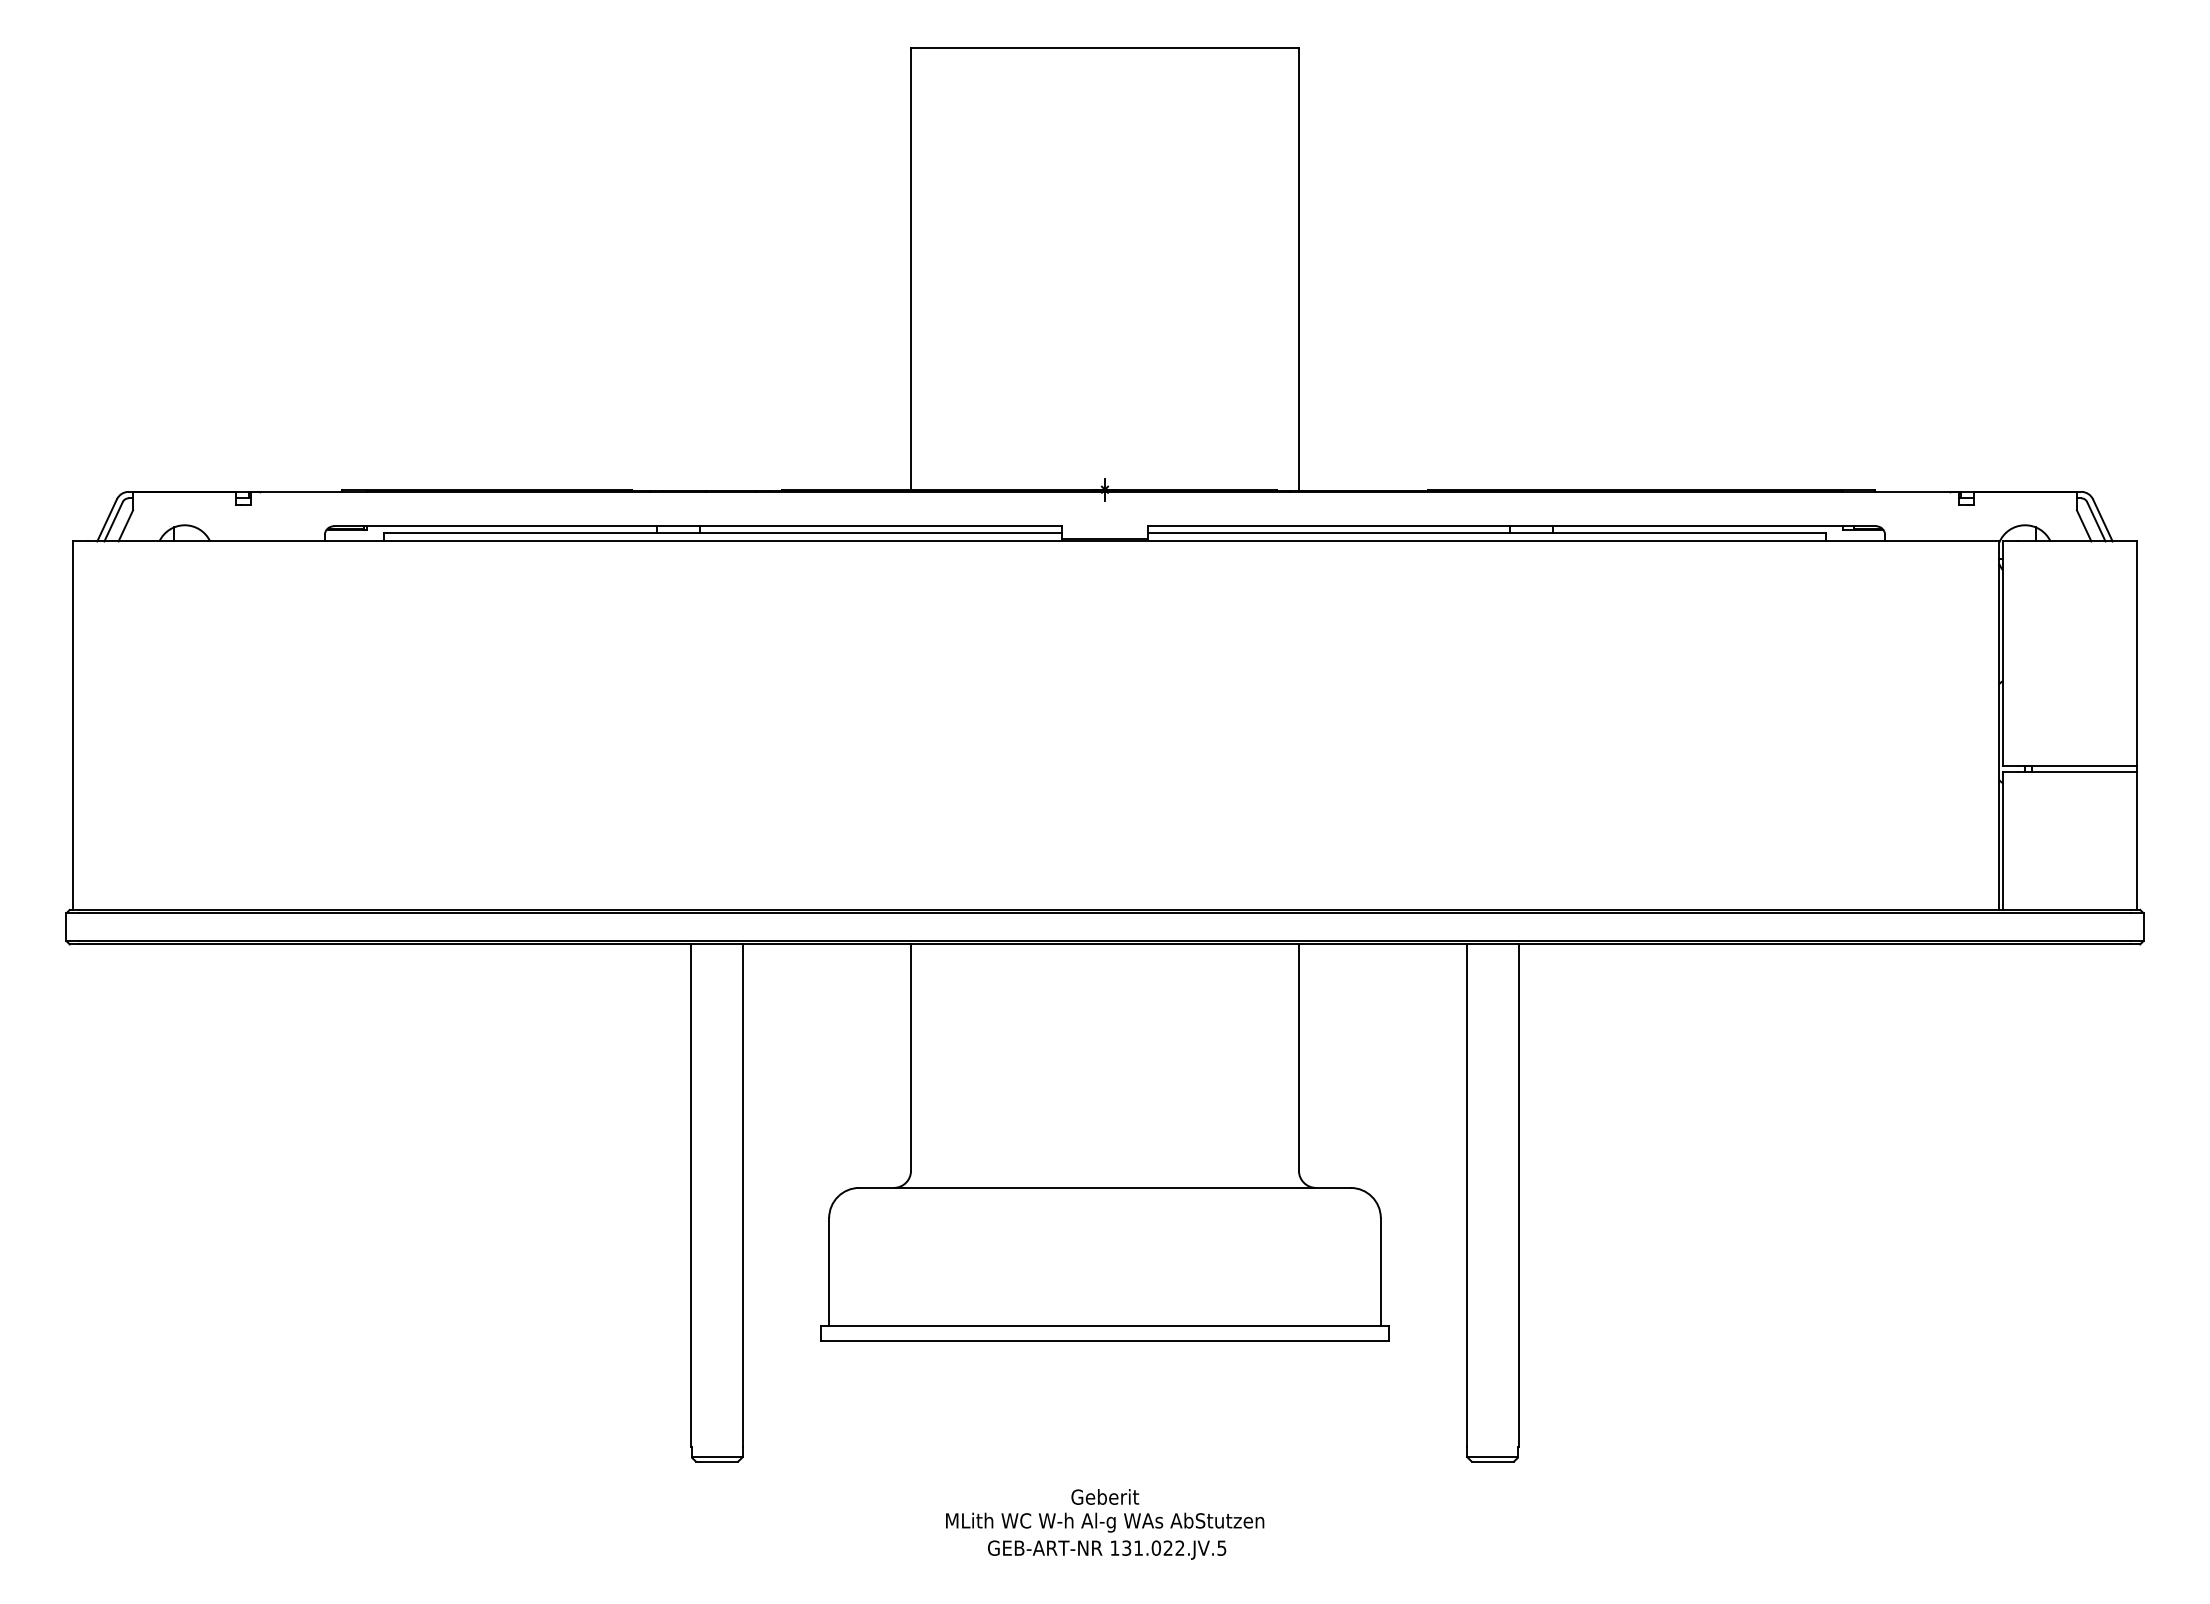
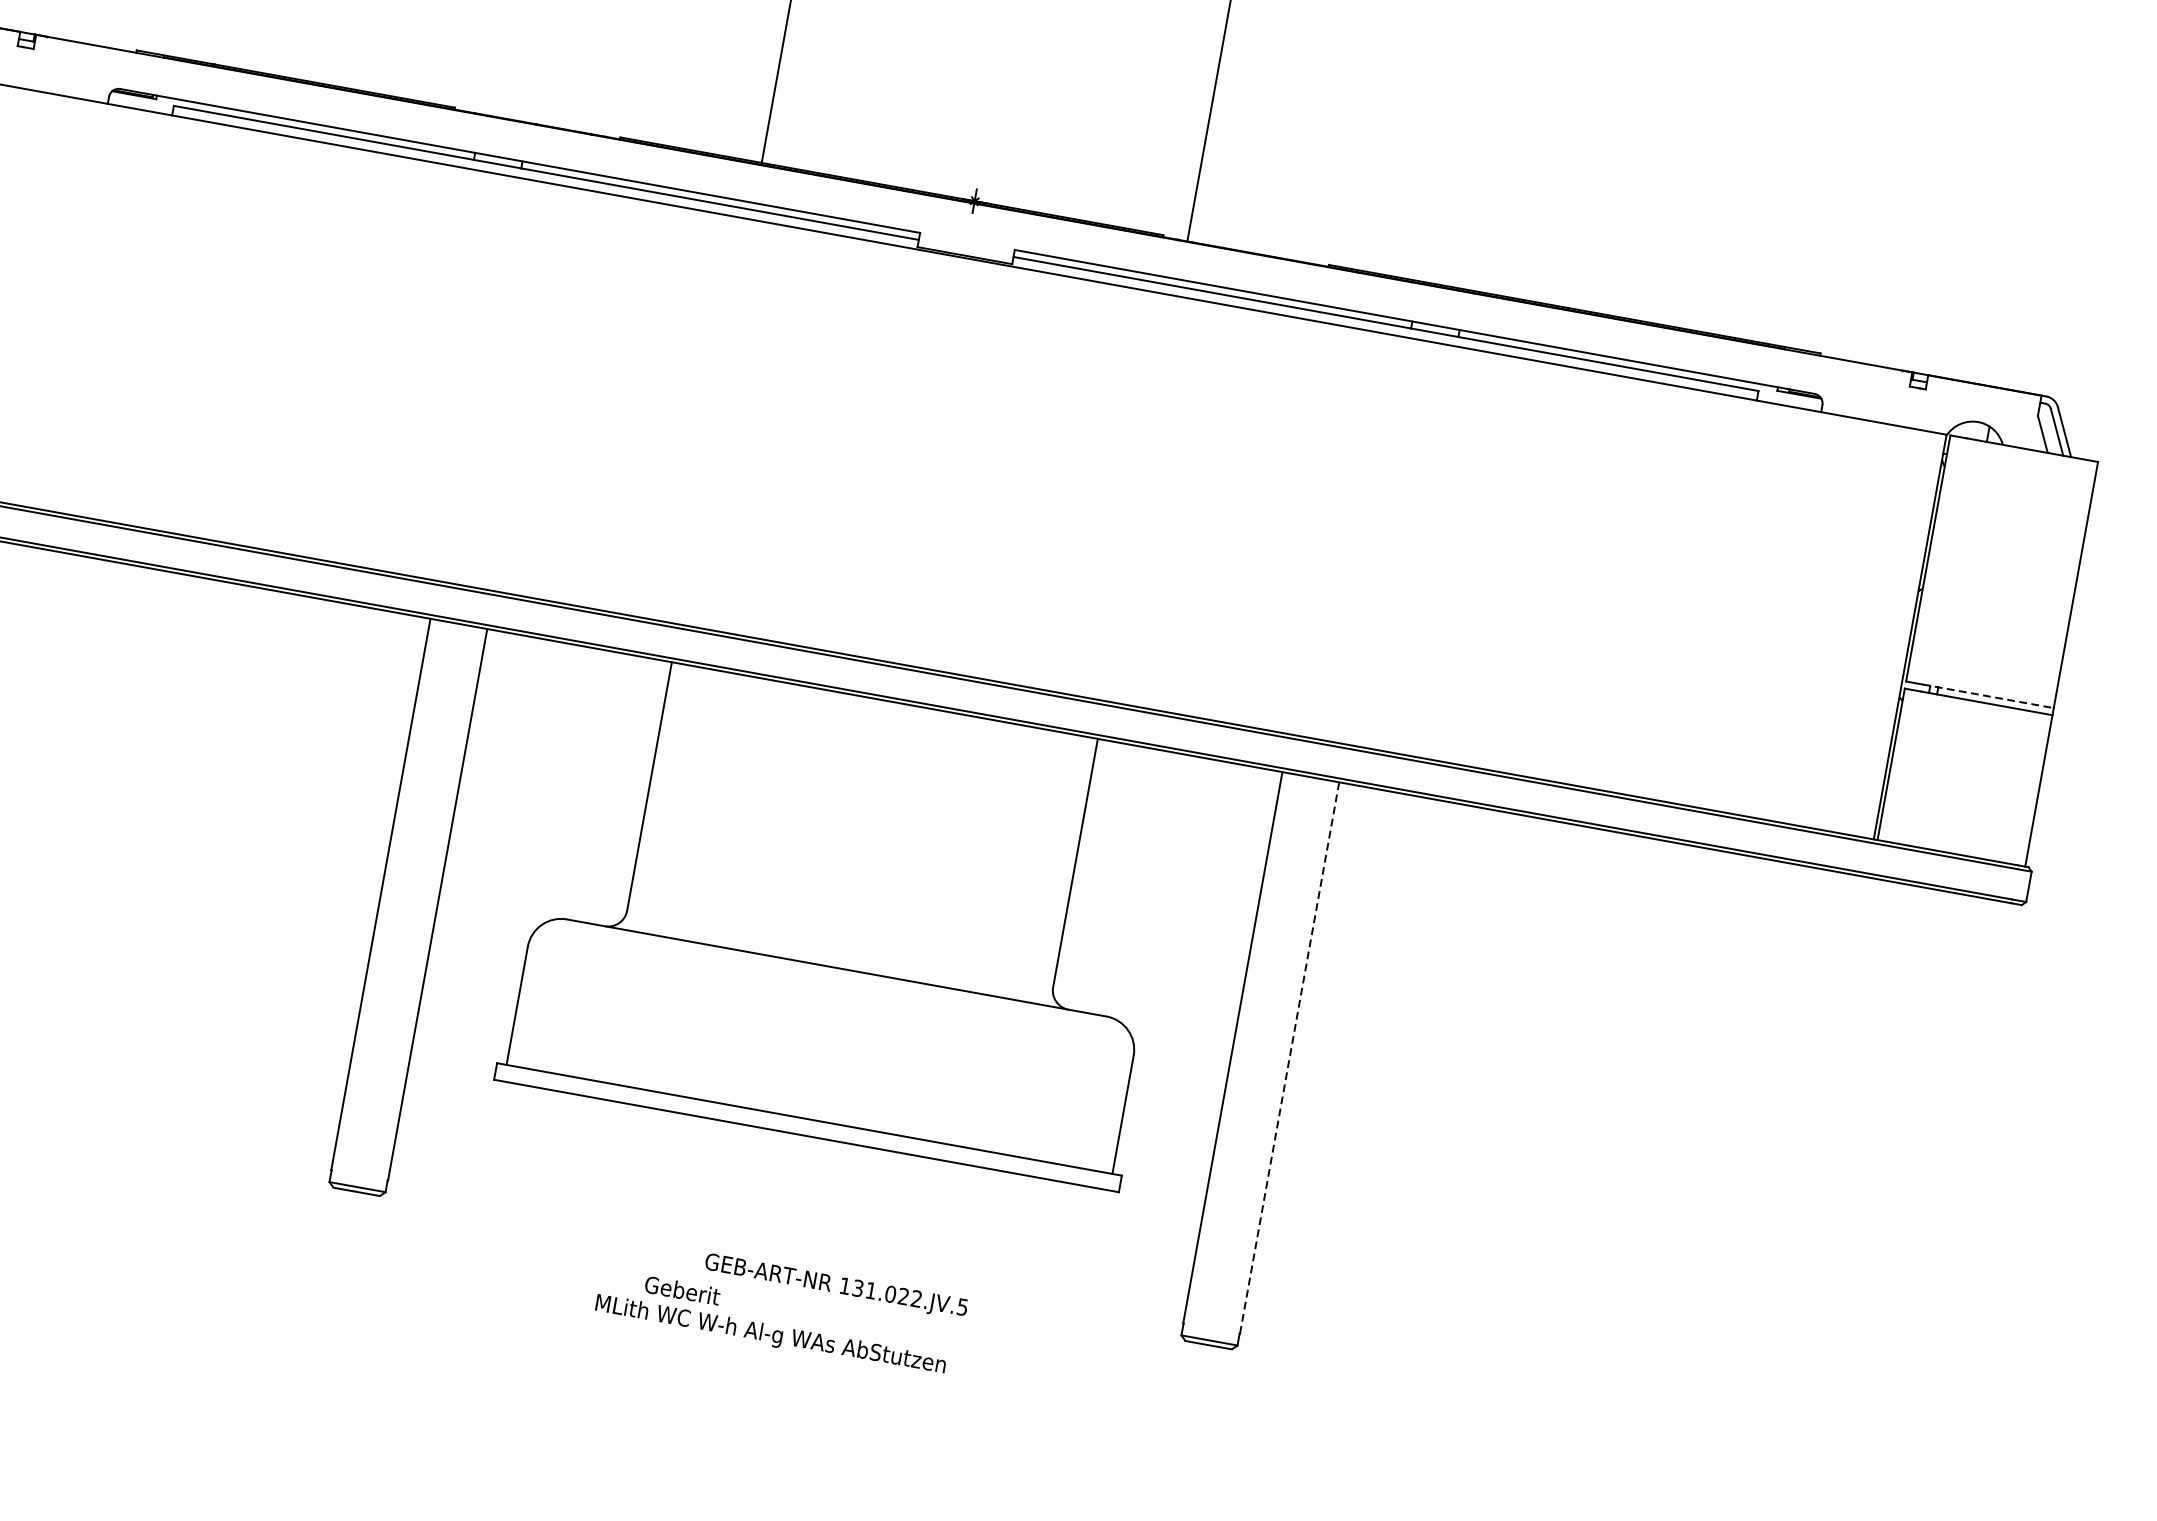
line: (2077, 765) -> (1988, 696), solid -> dashed
line: (1518, 1194) -> (1289, 1056), solid -> dashed
text: (1105, 1496) -> (682, 1290), moved
text: (1107, 1549) -> (836, 1286), moved

